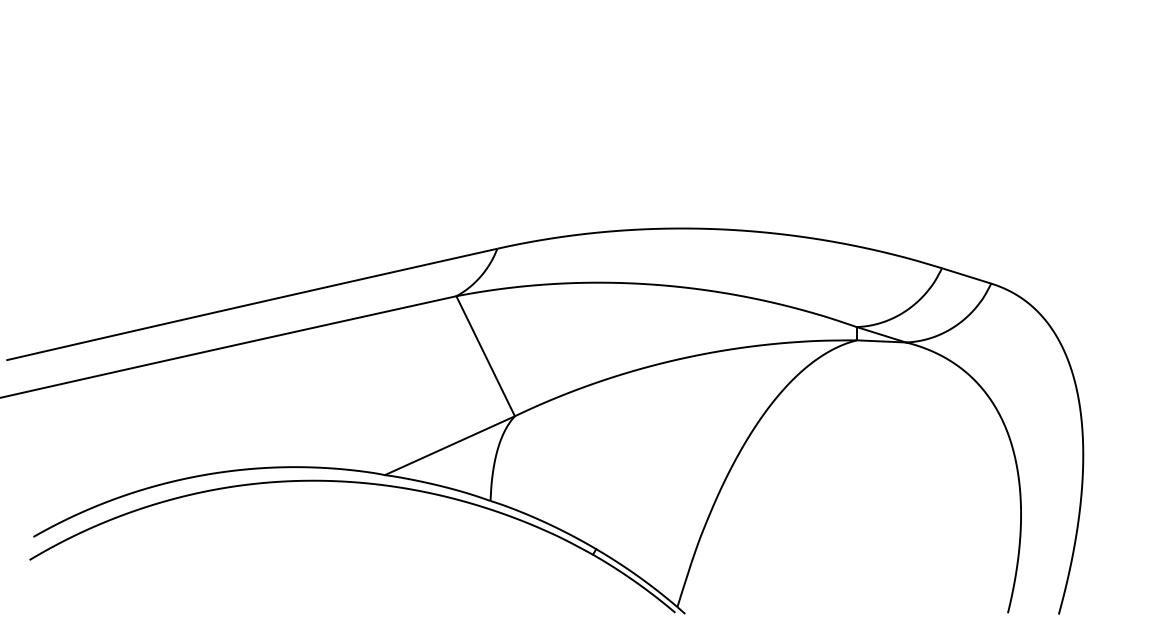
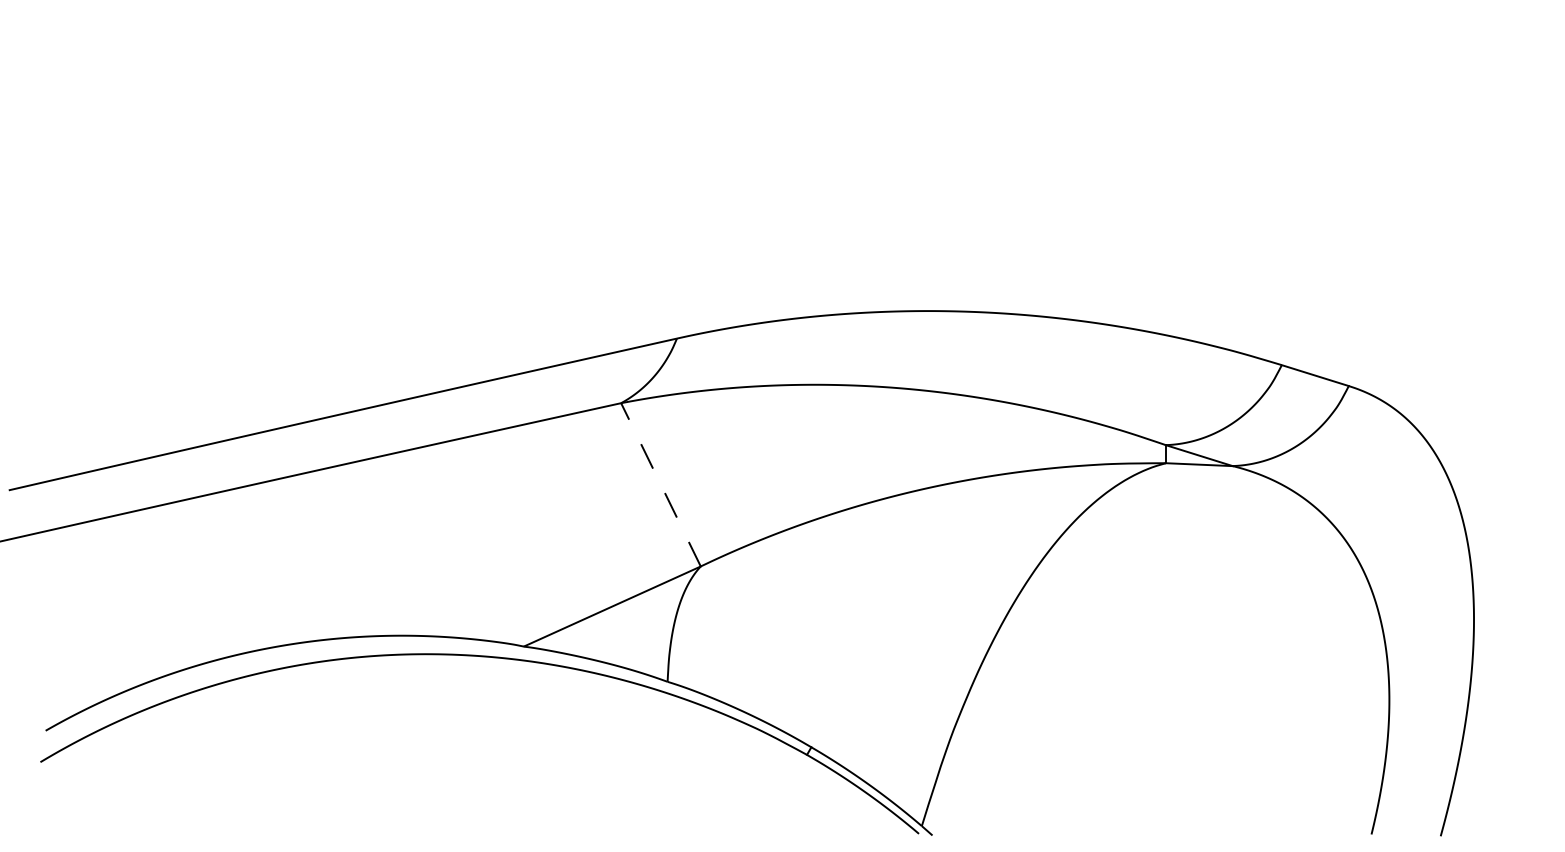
line: (485, 356) -> (660, 485), solid -> dashed

